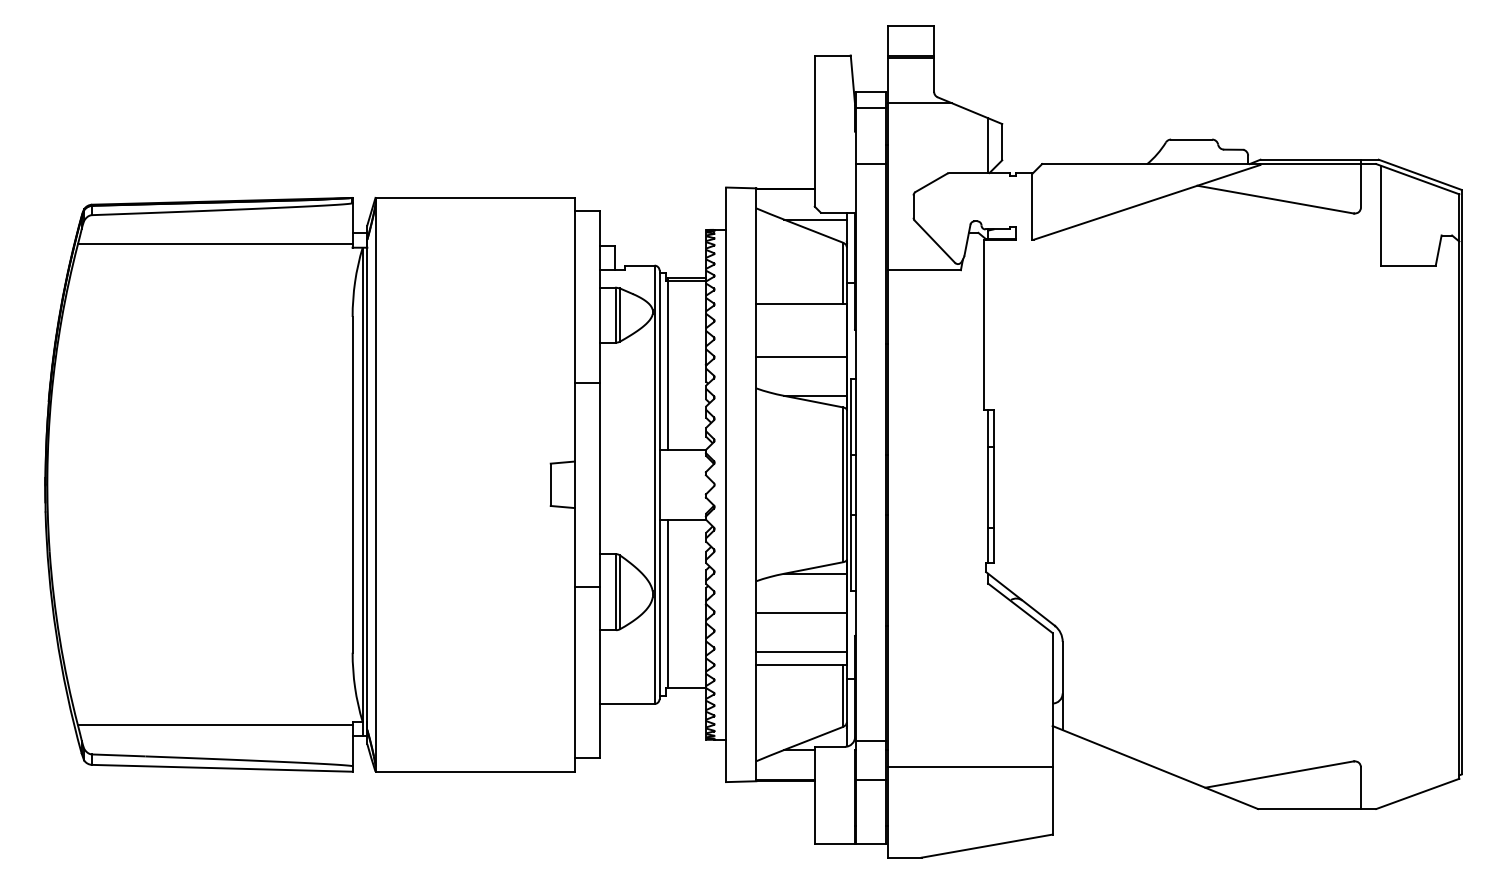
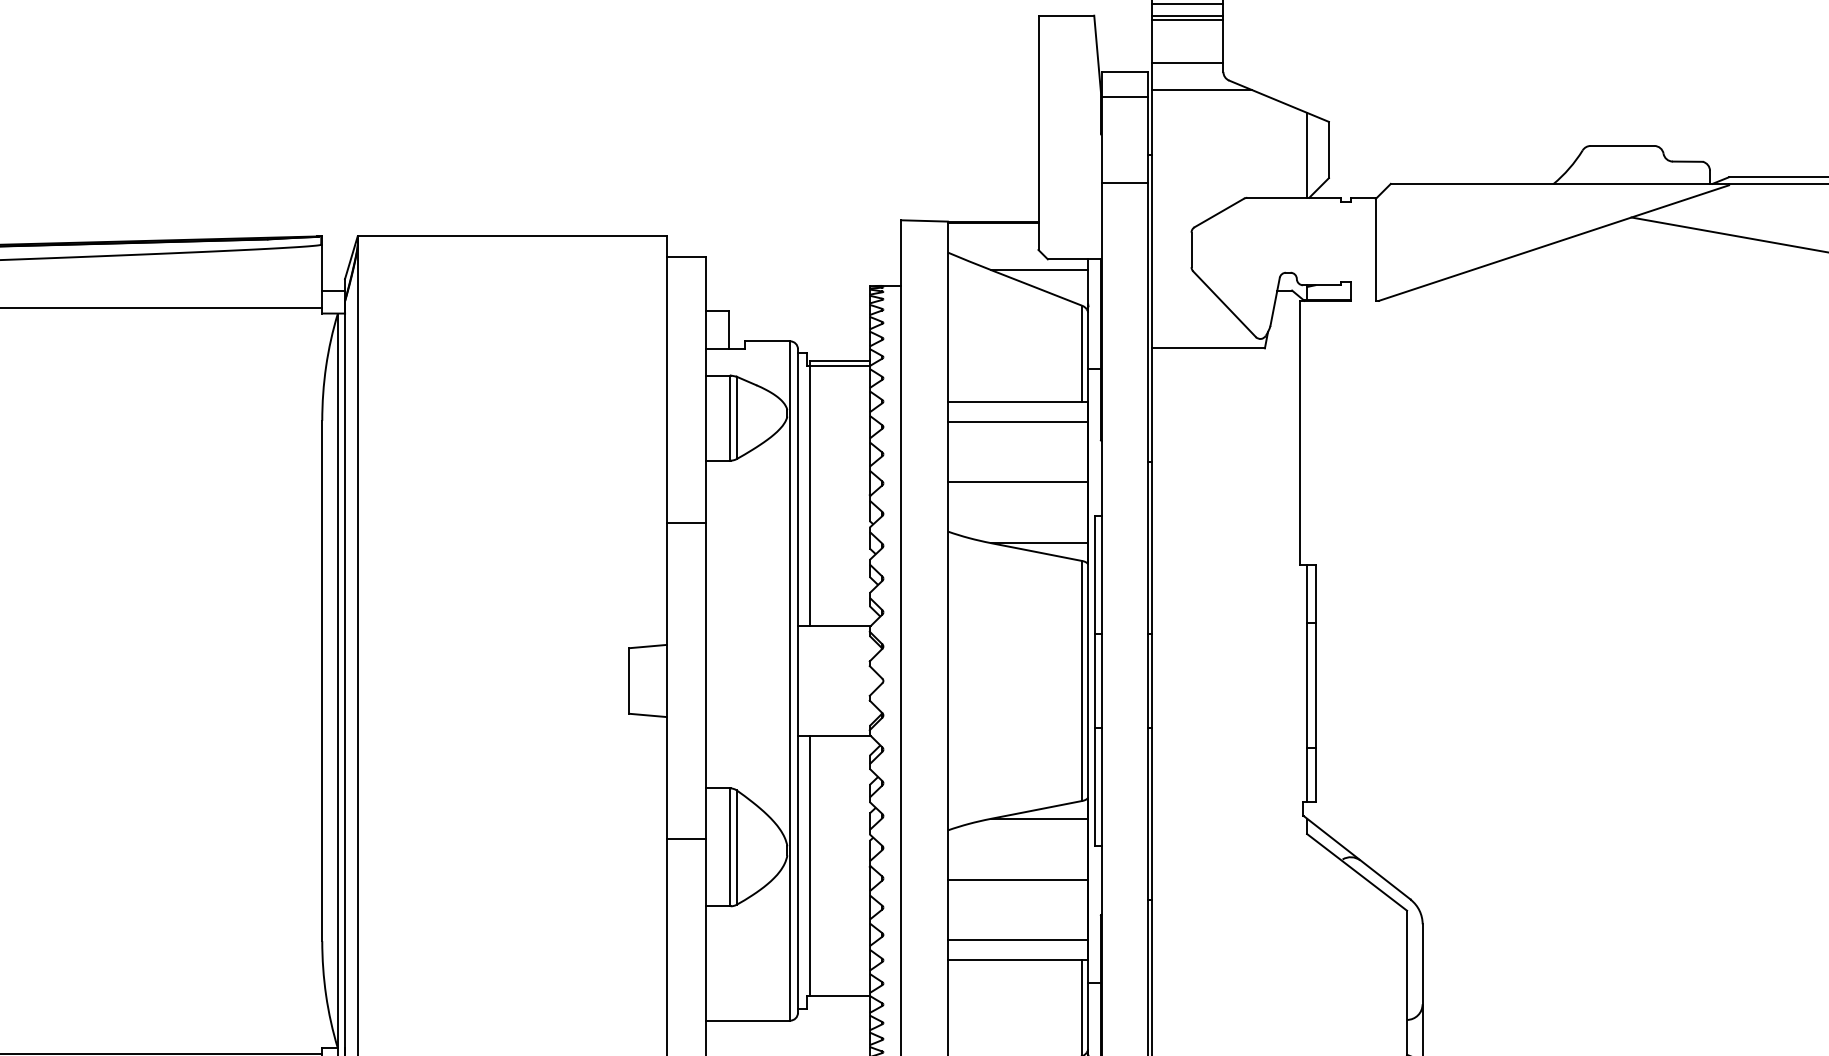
line: (910, 48) -> (1186, 4), added
line: (910, 85) -> (1186, 62), added
line: (801, 317) -> (1017, 421), added

